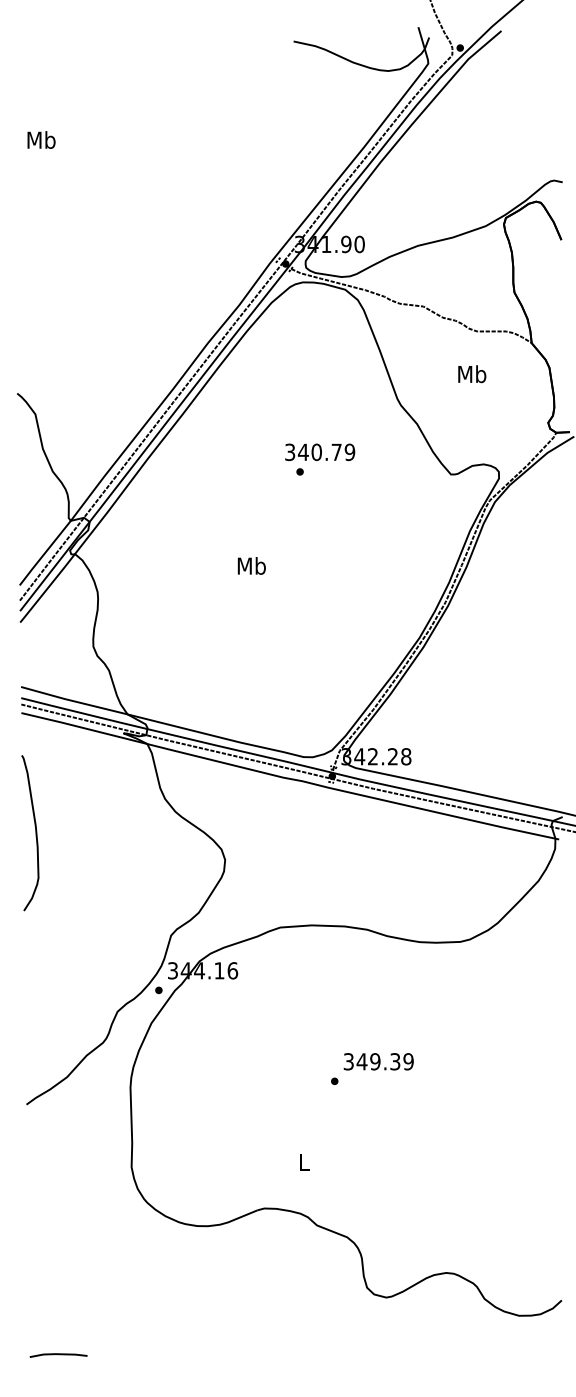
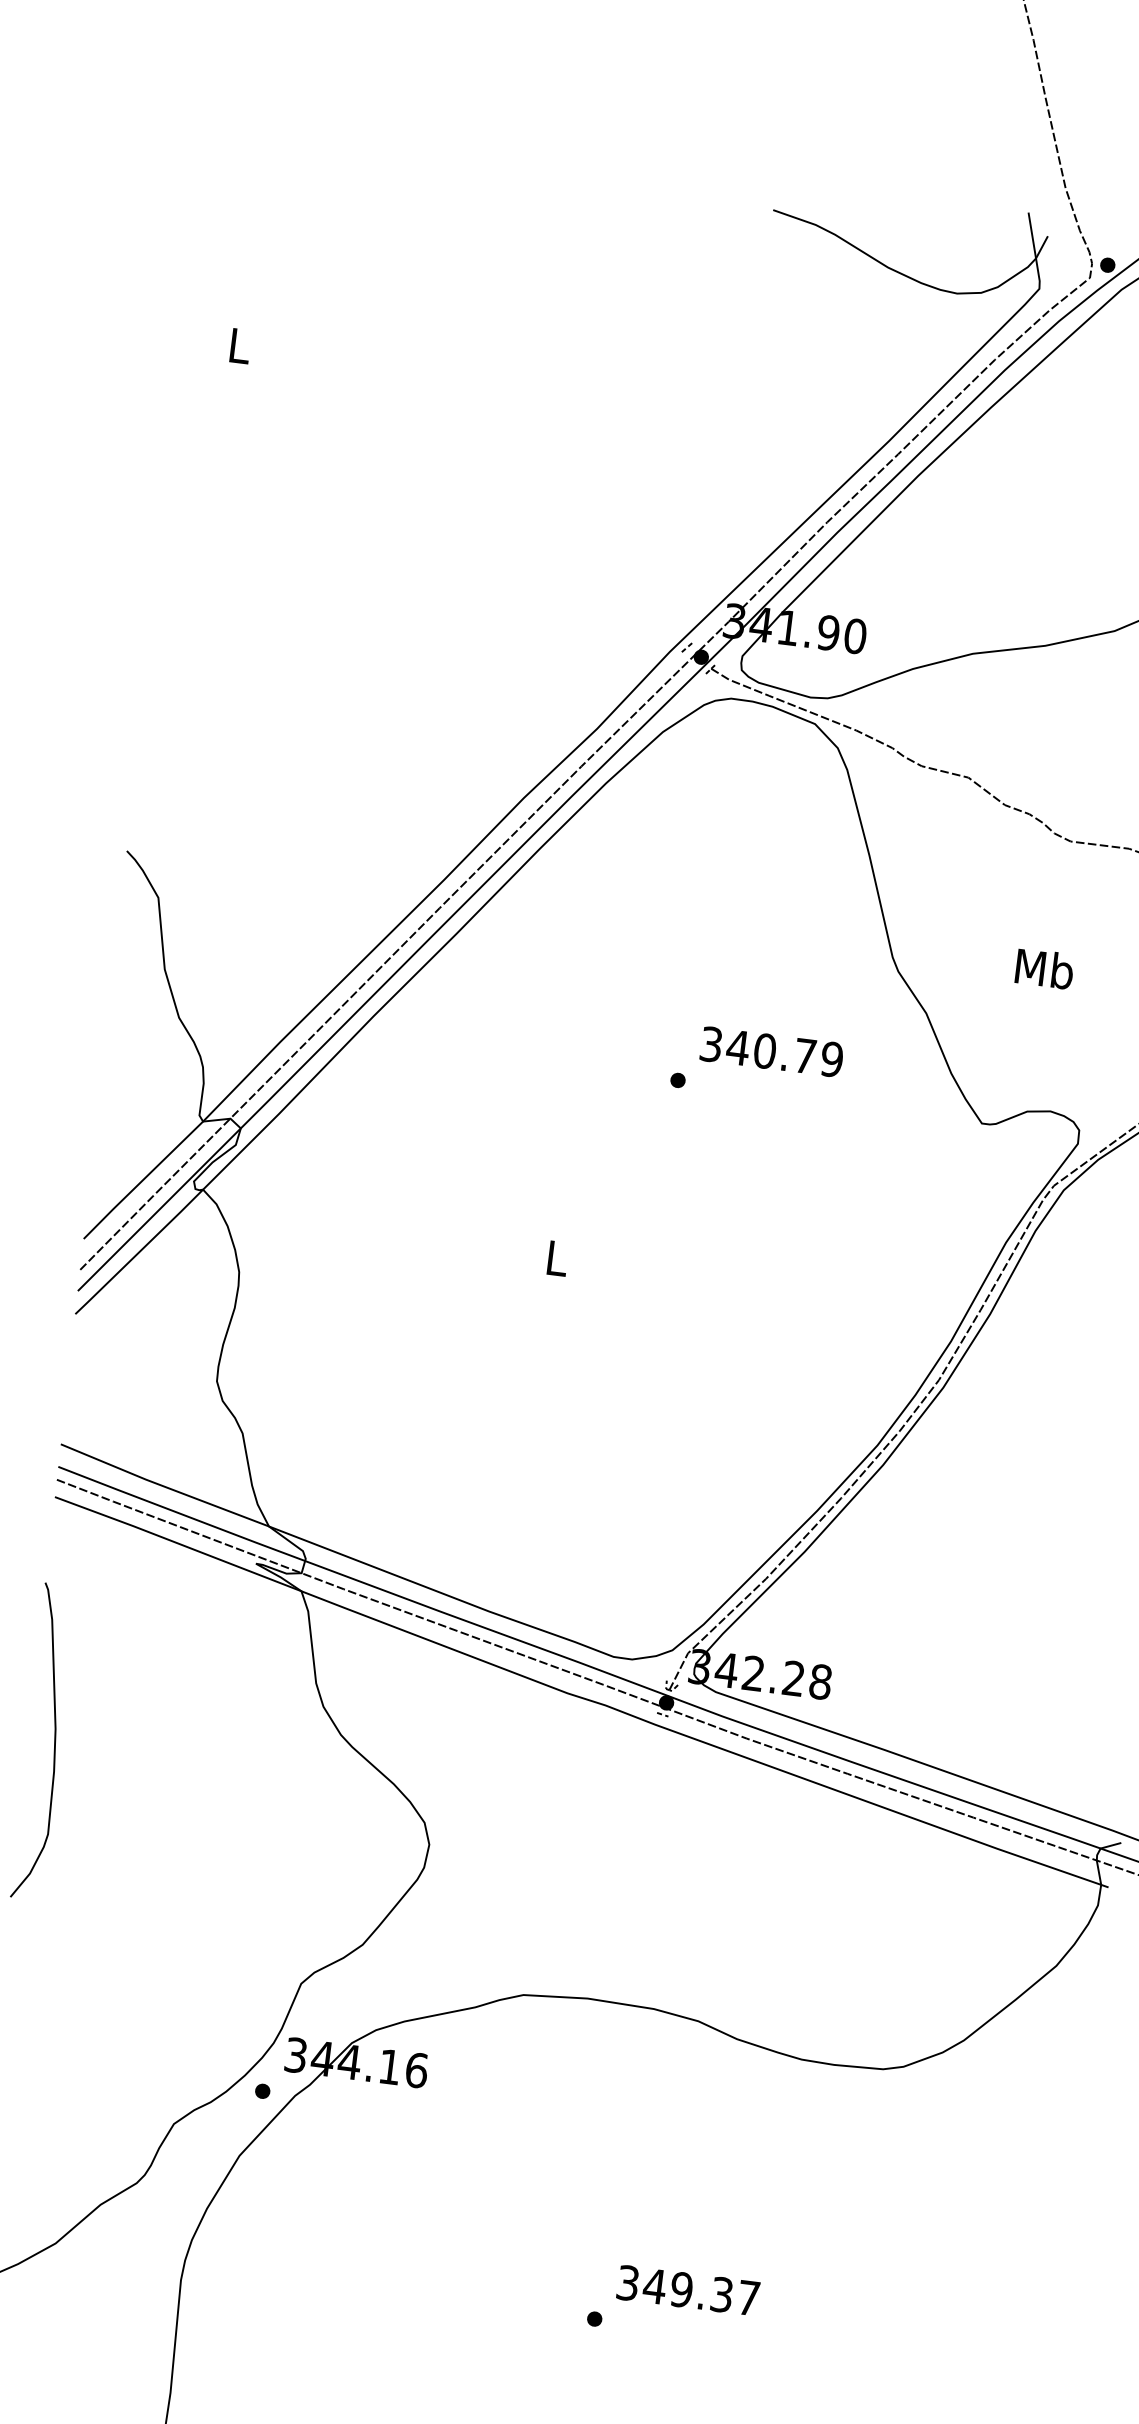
text: (41, 139) -> (239, 344), Mb -> L
text: (472, 374) -> (1045, 969), moved
text: (320, 452) -> (772, 1052), moved
text: (251, 565) -> (556, 1257), Mb -> L
text: (408, 1061) -> (748, 2297), 349.39 -> 349.37

